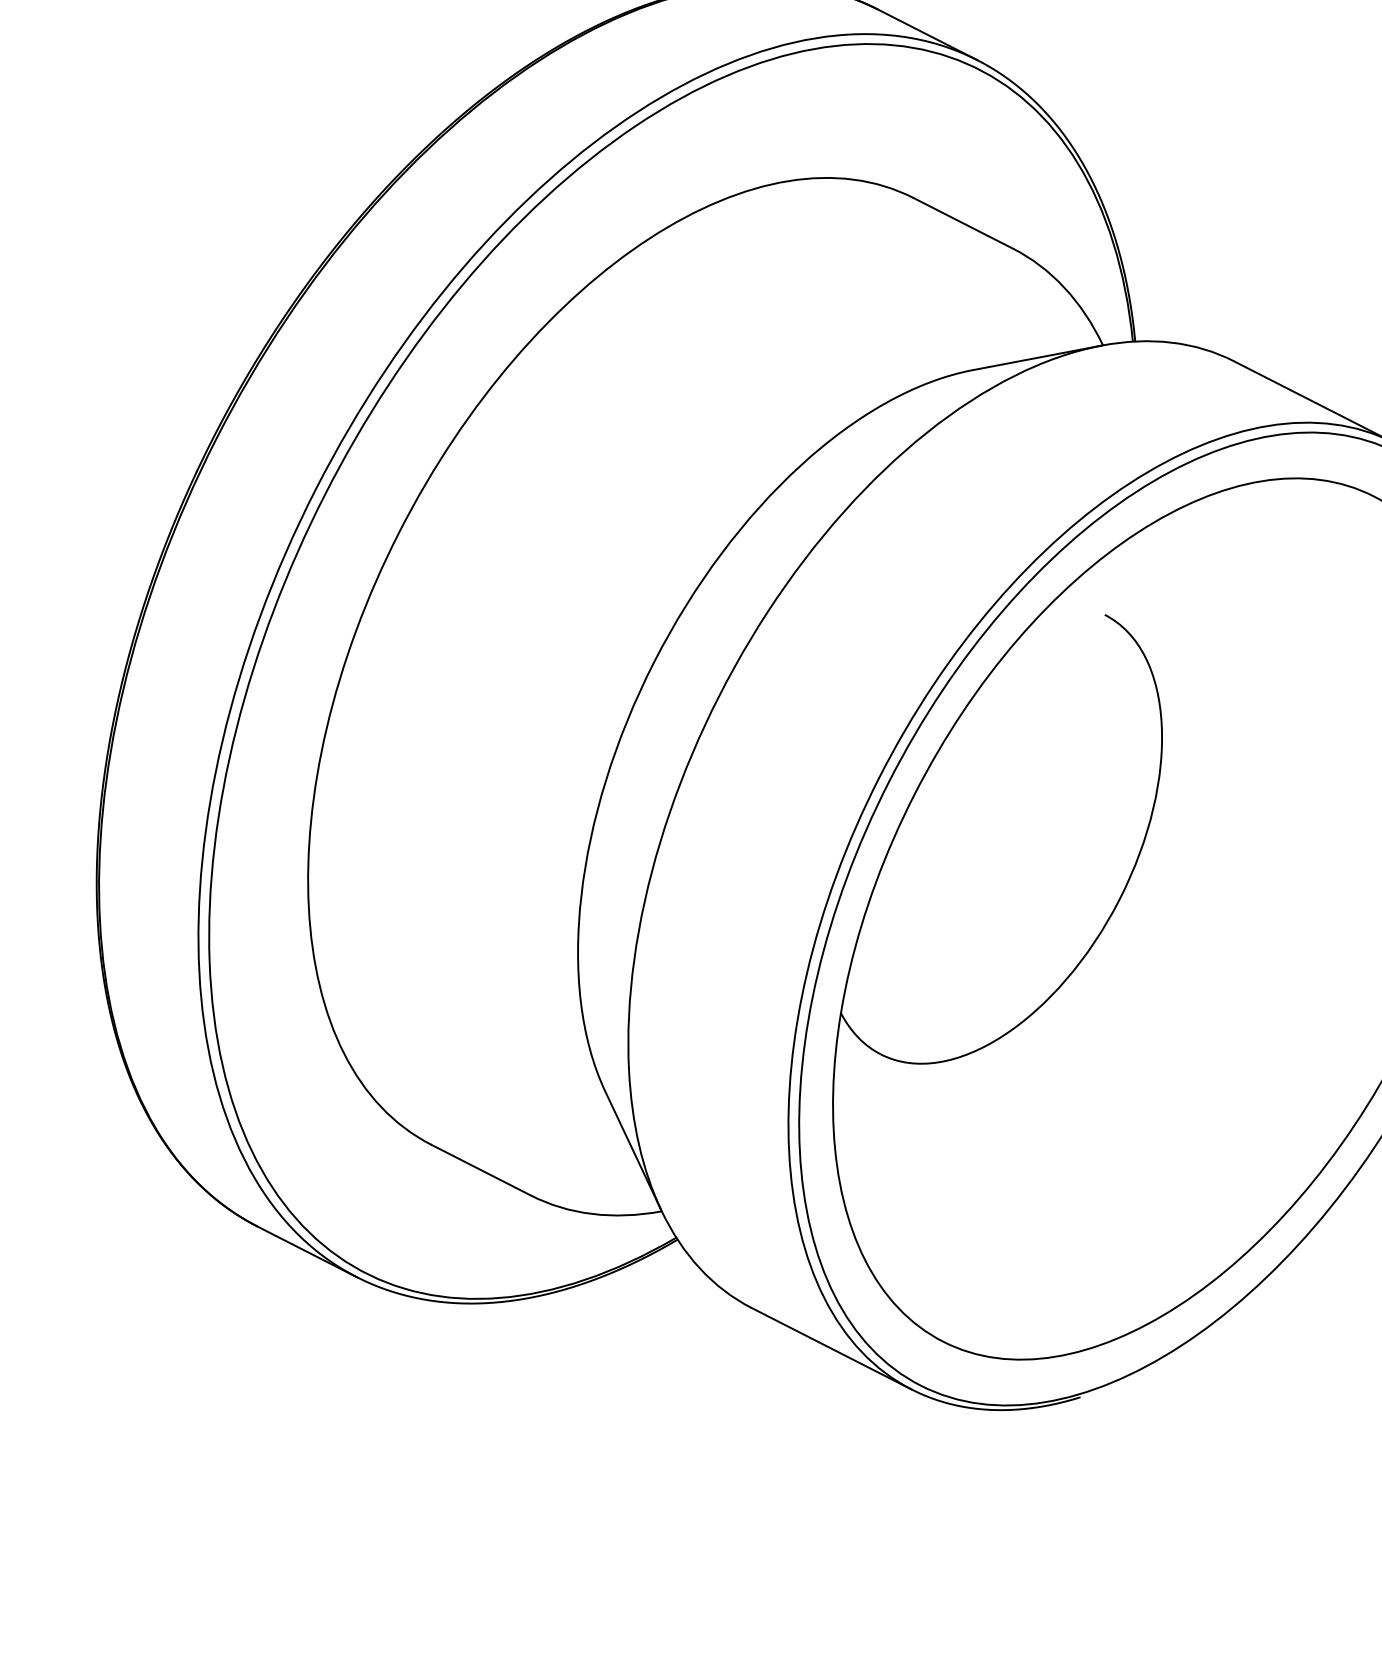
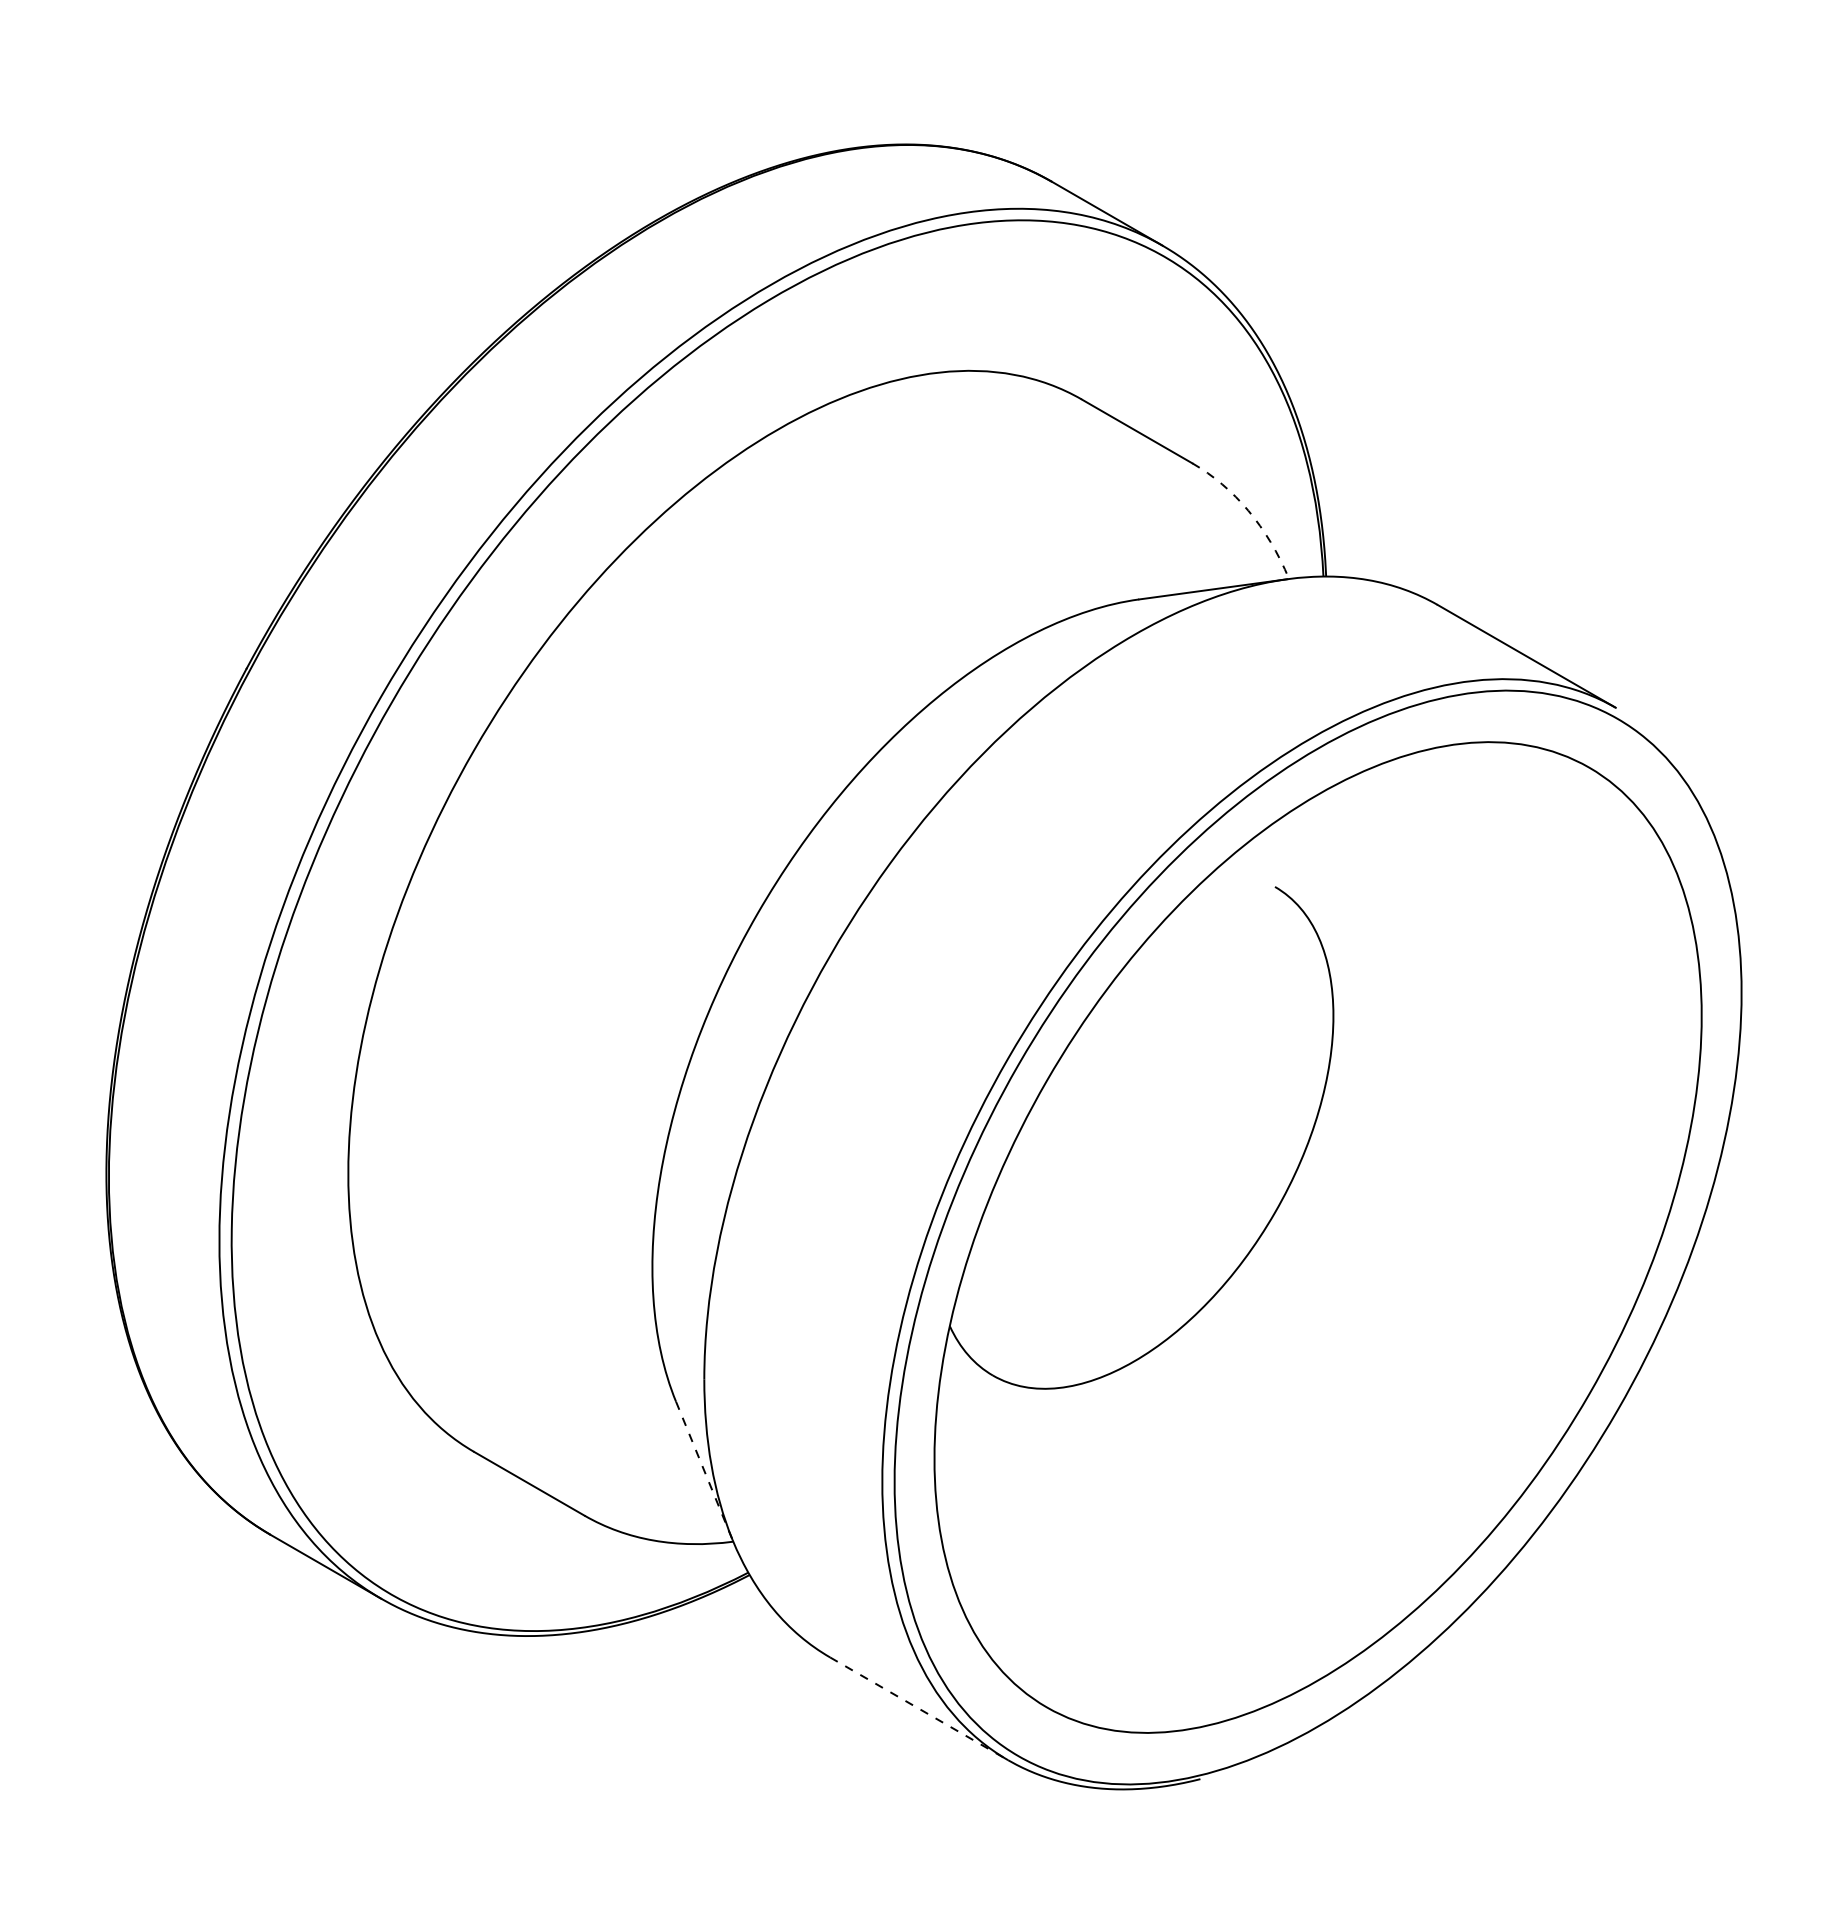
arc: (1065, 288) -> (1249, 511), solid -> dashed
line: (633, 1150) -> (704, 1470), solid -> dashed
line: (832, 1348) -> (919, 1708), solid -> dashed

